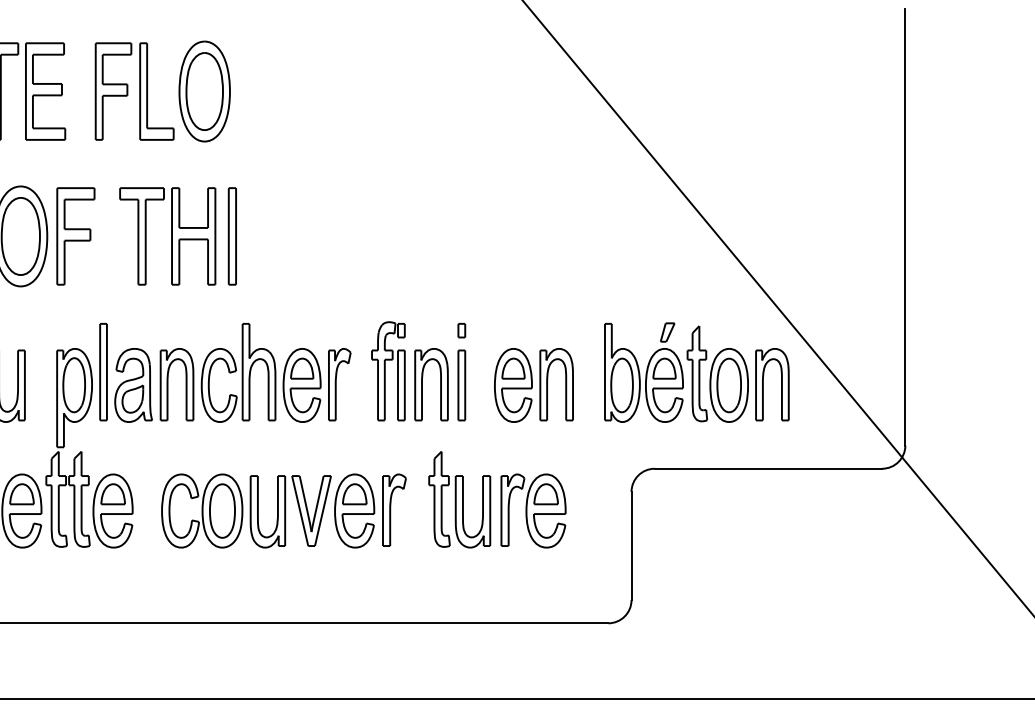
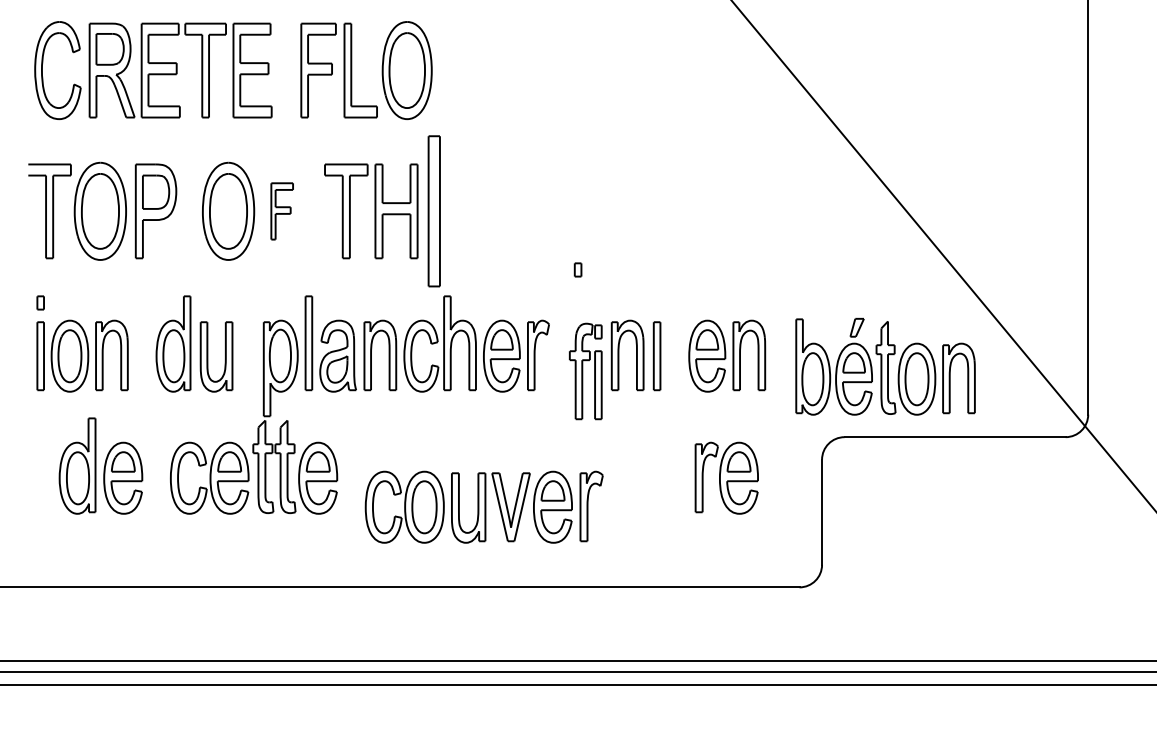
part: (76, 236) -> (282, 211), size x0.6
part: (231, 236) -> (433, 211), size x1.6
part: (461, 330) -> (577, 269), moved
part: (388, 371) -> (585, 371), moved
part: (696, 372) -> (885, 366), moved
part: (459, 499) -> (654, 467), removed
part: (283, 510) -> (483, 506), moved

